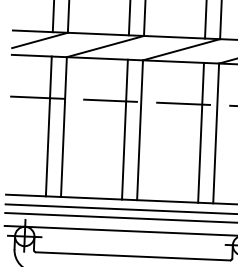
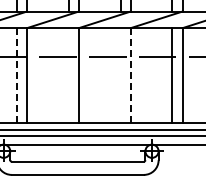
line: (48, 126) -> (16, 75), solid -> dashed
line: (124, 129) -> (68, 75), removed
line: (200, 132) -> (120, 75), removed
line: (215, 133) -> (130, 75), solid -> dashed

